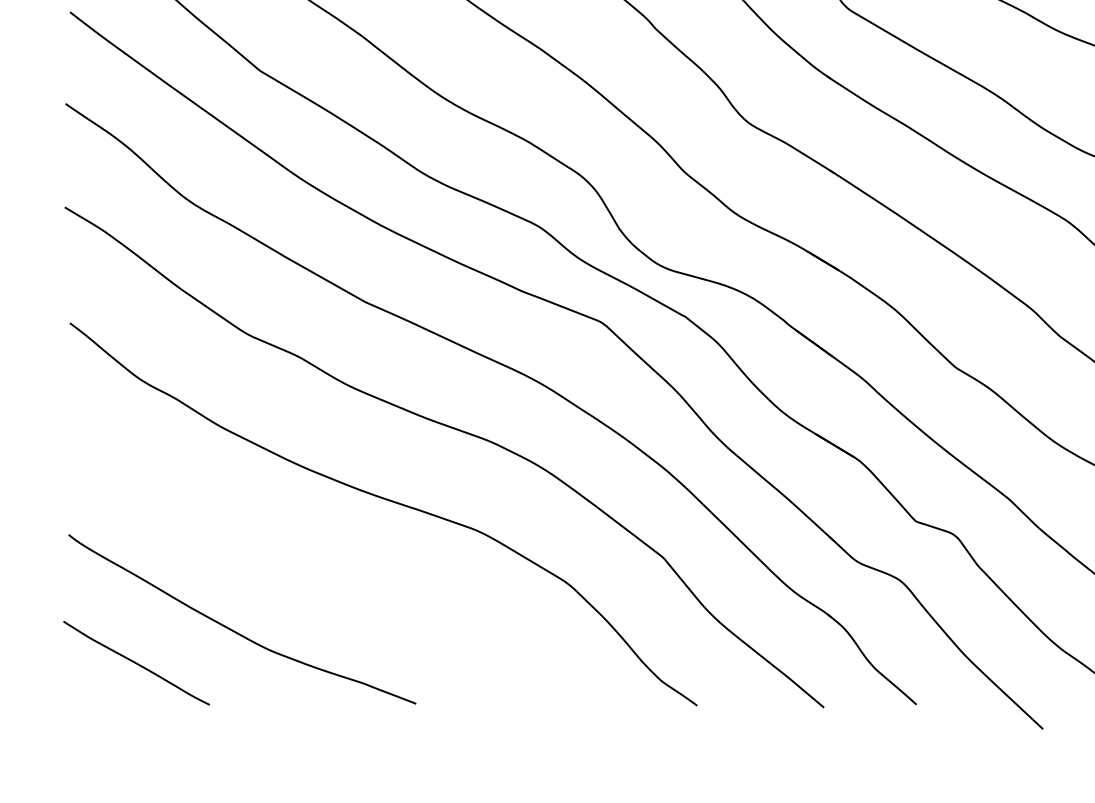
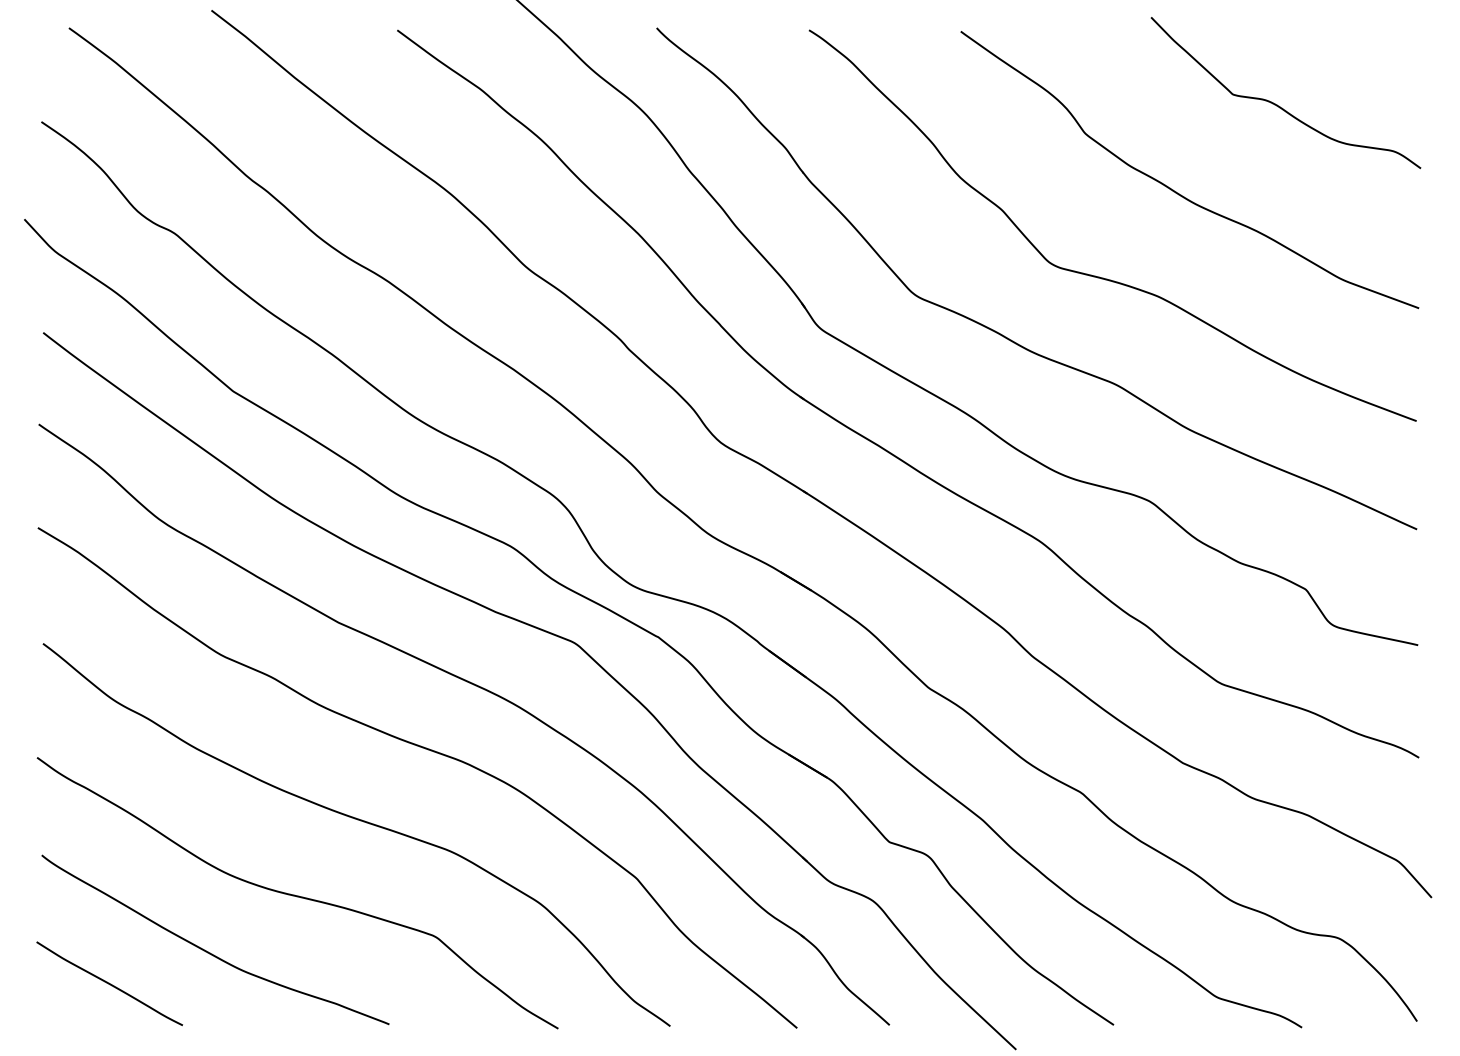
curve: (324, 574) -> (297, 895), added

